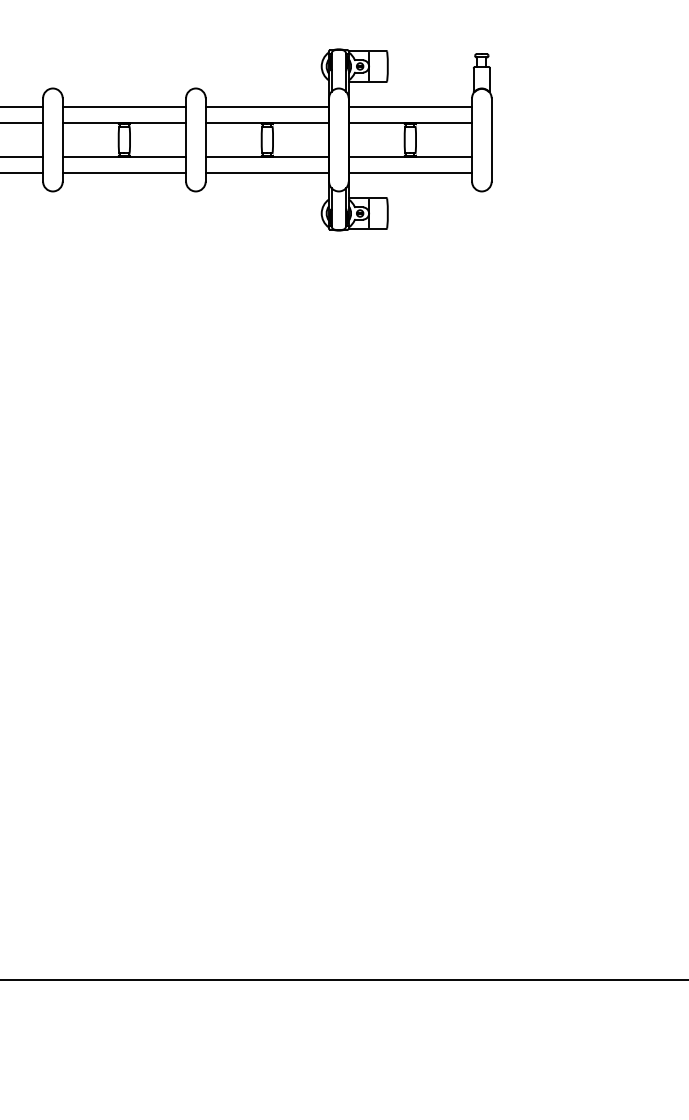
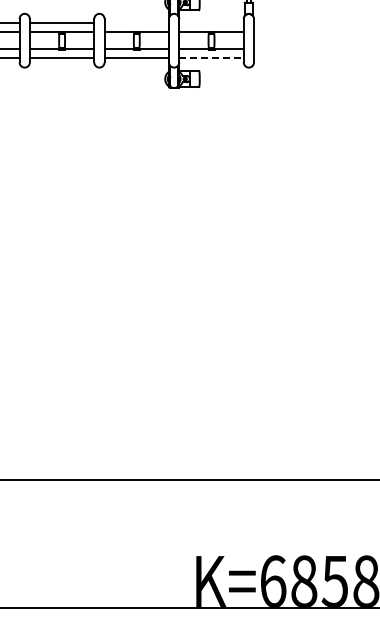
line: (266, 107) -> (136, 23), removed
line: (410, 107) -> (211, 23), removed
line: (412, 174) -> (212, 58), solid -> dashed

